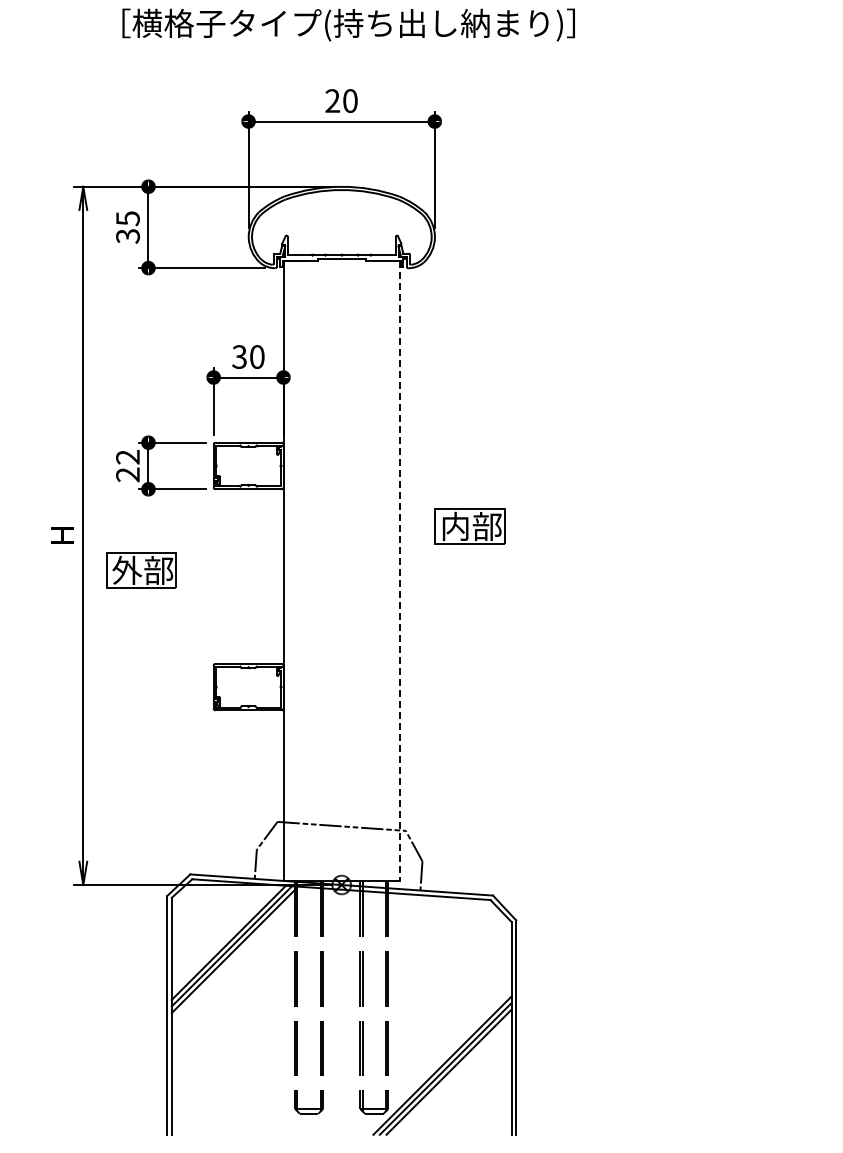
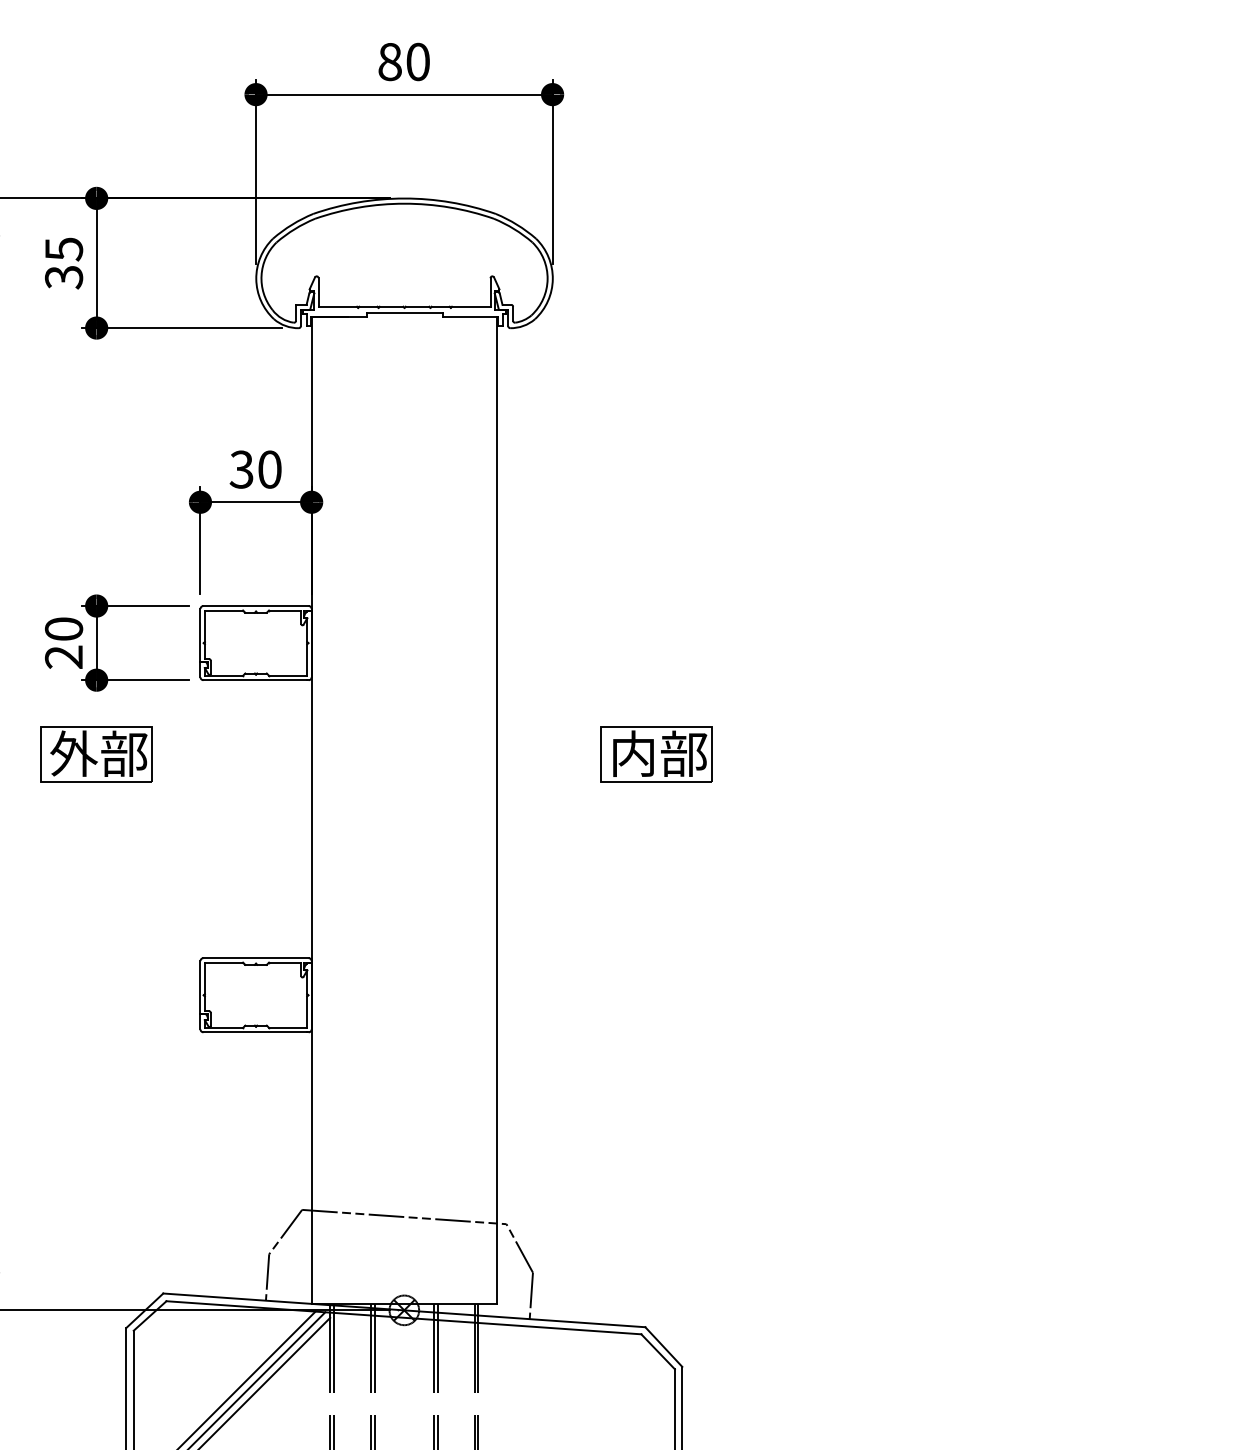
text: (332, 100) -> (389, 61), 20 -> 80
text: (127, 457) -> (63, 629), 22 -> 20
part: (469, 526) -> (655, 753), moved
part: (141, 570) -> (96, 753), moved
line: (399, 571) -> (496, 811), dashed -> solid

